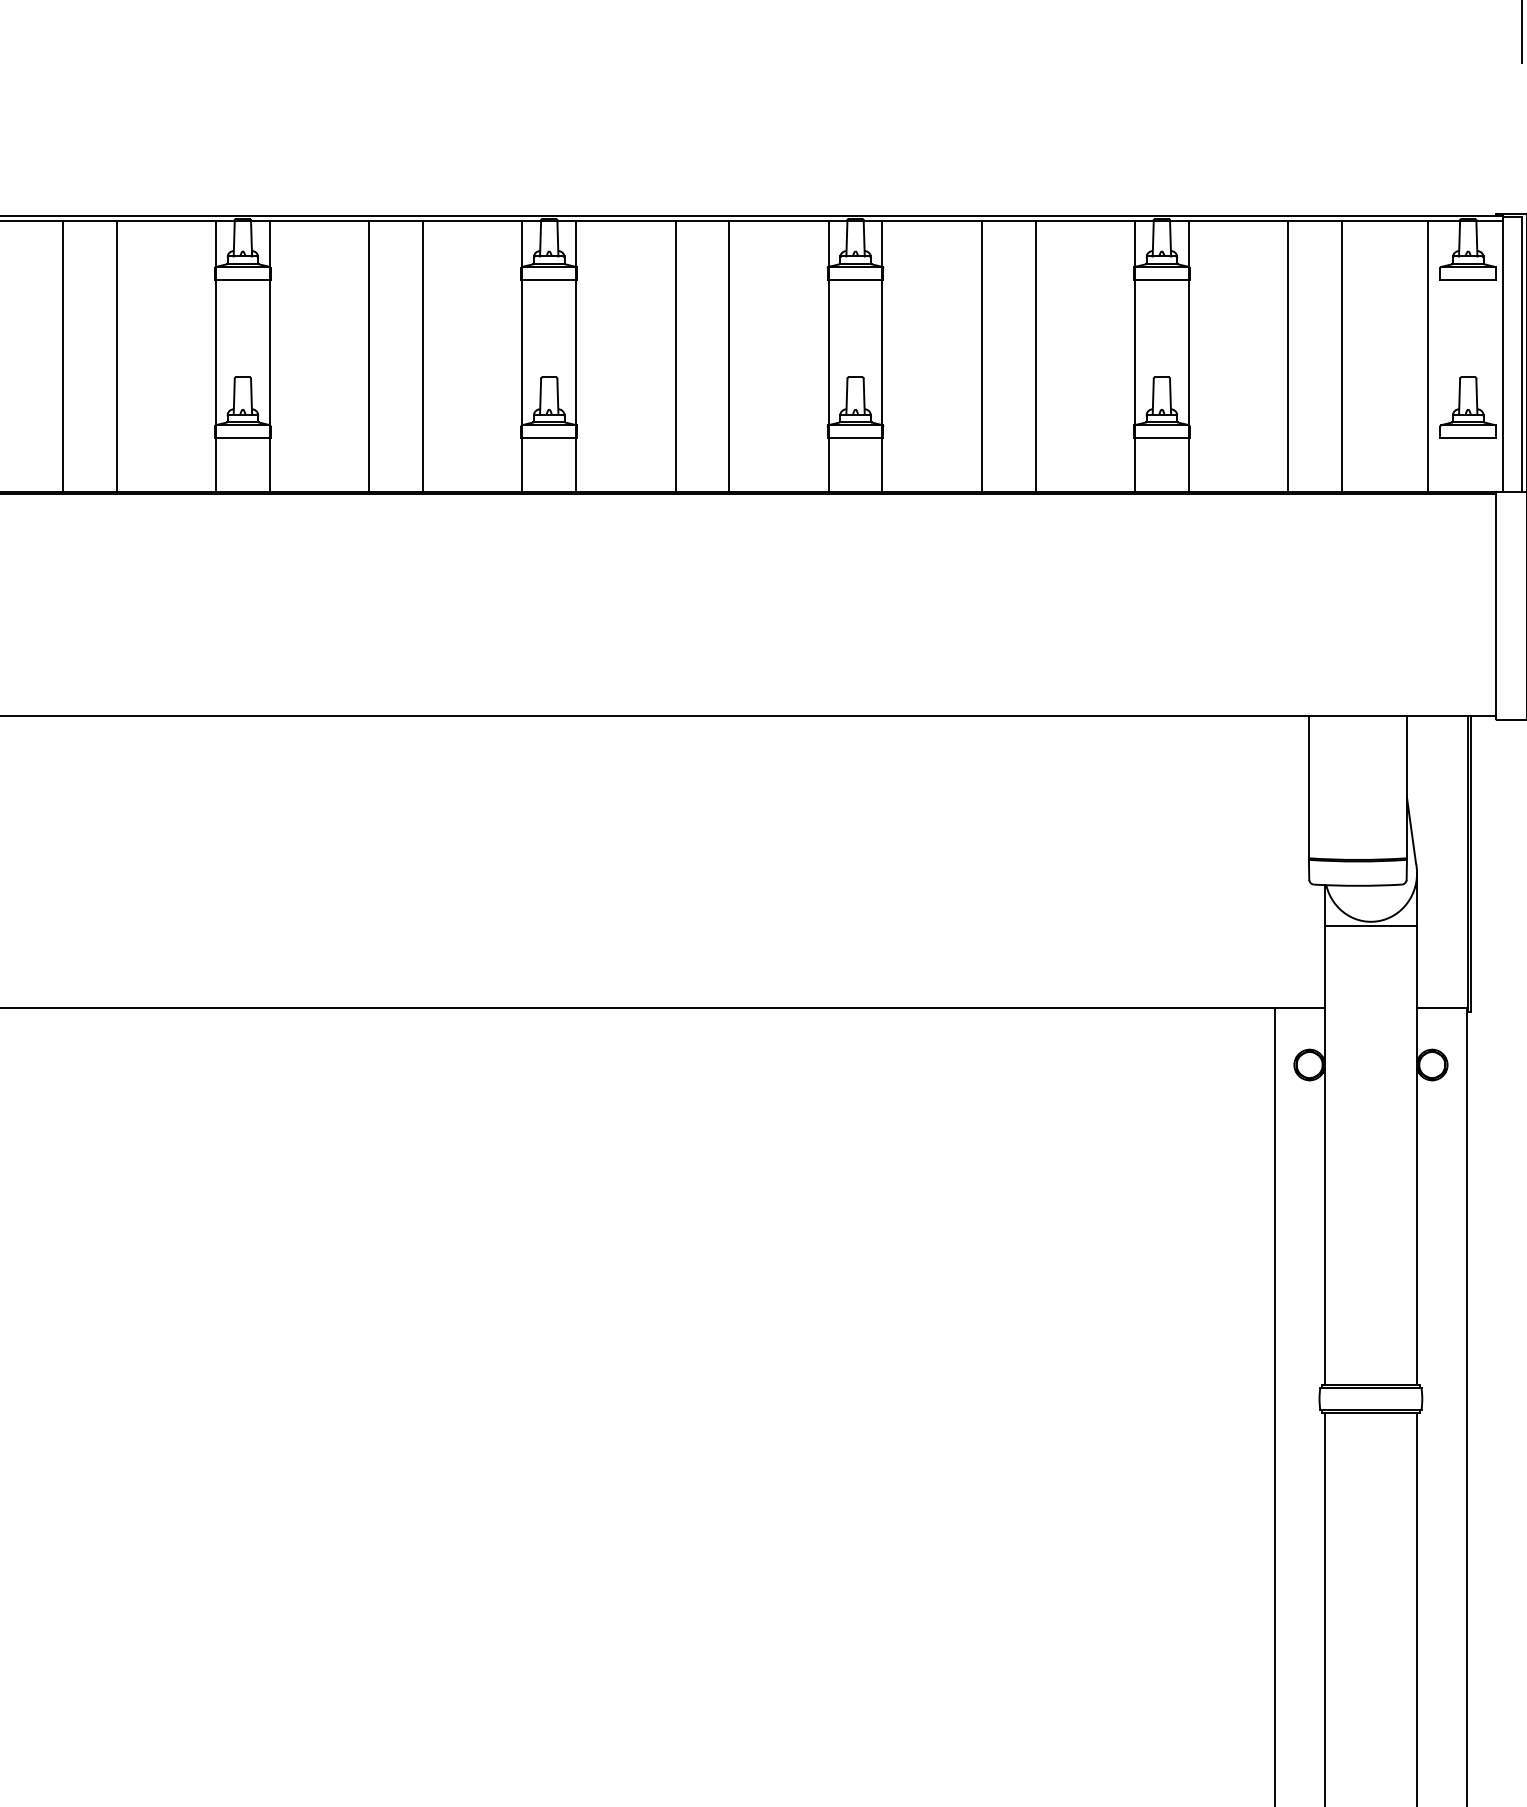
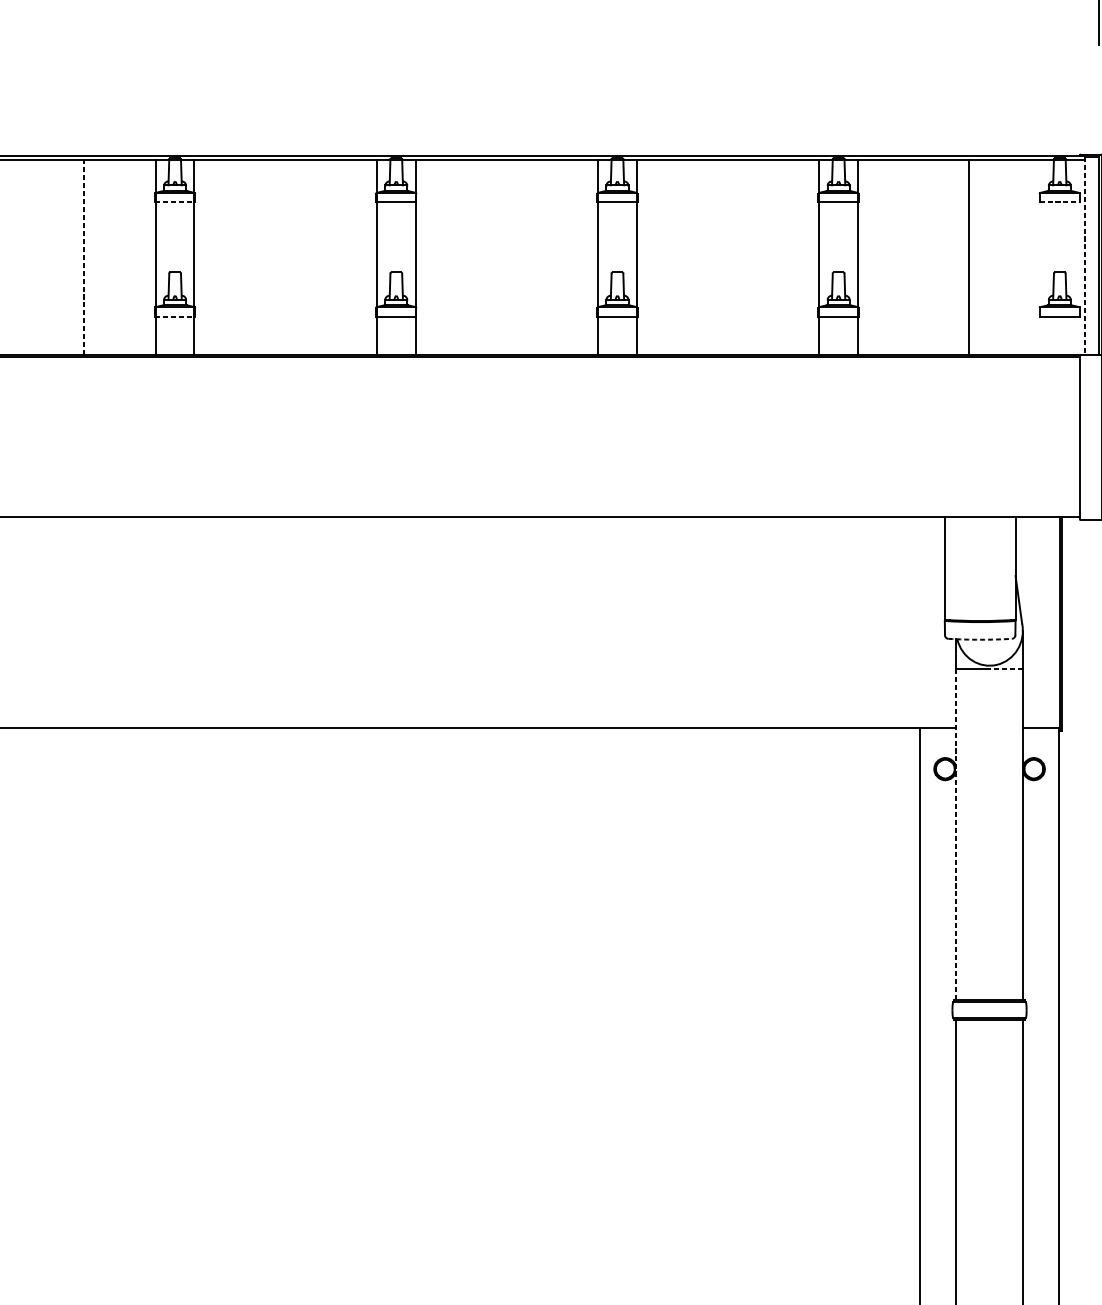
line: (242, 280) -> (174, 202), solid -> dashed
line: (1468, 280) -> (1060, 202), solid -> dashed
line: (116, 355) -> (83, 256), solid -> dashed
line: (1503, 355) -> (1085, 256), solid -> dashed
line: (62, 356) -> (44, 257), removed
line: (369, 356) -> (266, 257), removed
line: (422, 356) -> (304, 257), removed
line: (675, 356) -> (487, 257), removed
line: (729, 356) -> (526, 257), removed
line: (981, 356) -> (708, 257), removed
line: (1035, 356) -> (747, 257), removed
line: (1288, 356) -> (930, 257), removed
line: (1427, 356) -> (1030, 257), removed
line: (242, 438) -> (174, 316), solid -> dashed
arc: (1357, 885) -> (979, 639), solid -> dashed
line: (1393, 926) -> (1005, 669), solid -> dashed
line: (1325, 1156) -> (956, 835), solid -> dashed

